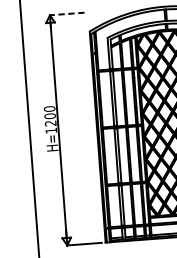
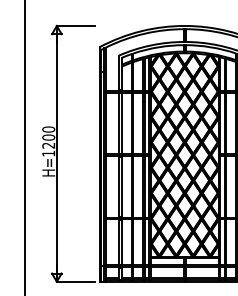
line: (66, 13) -> (75, 25), dashed -> solid

